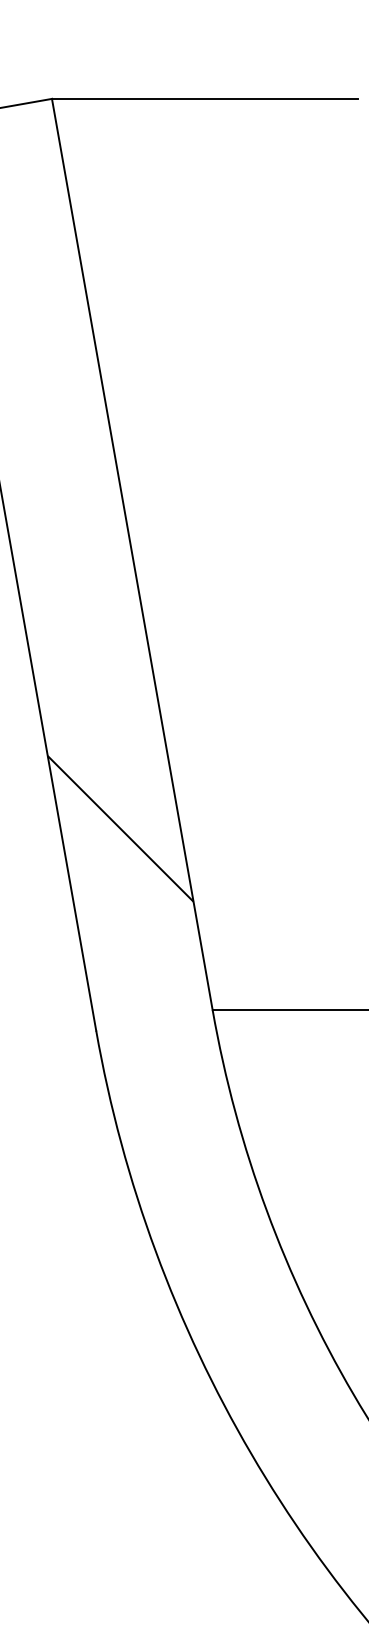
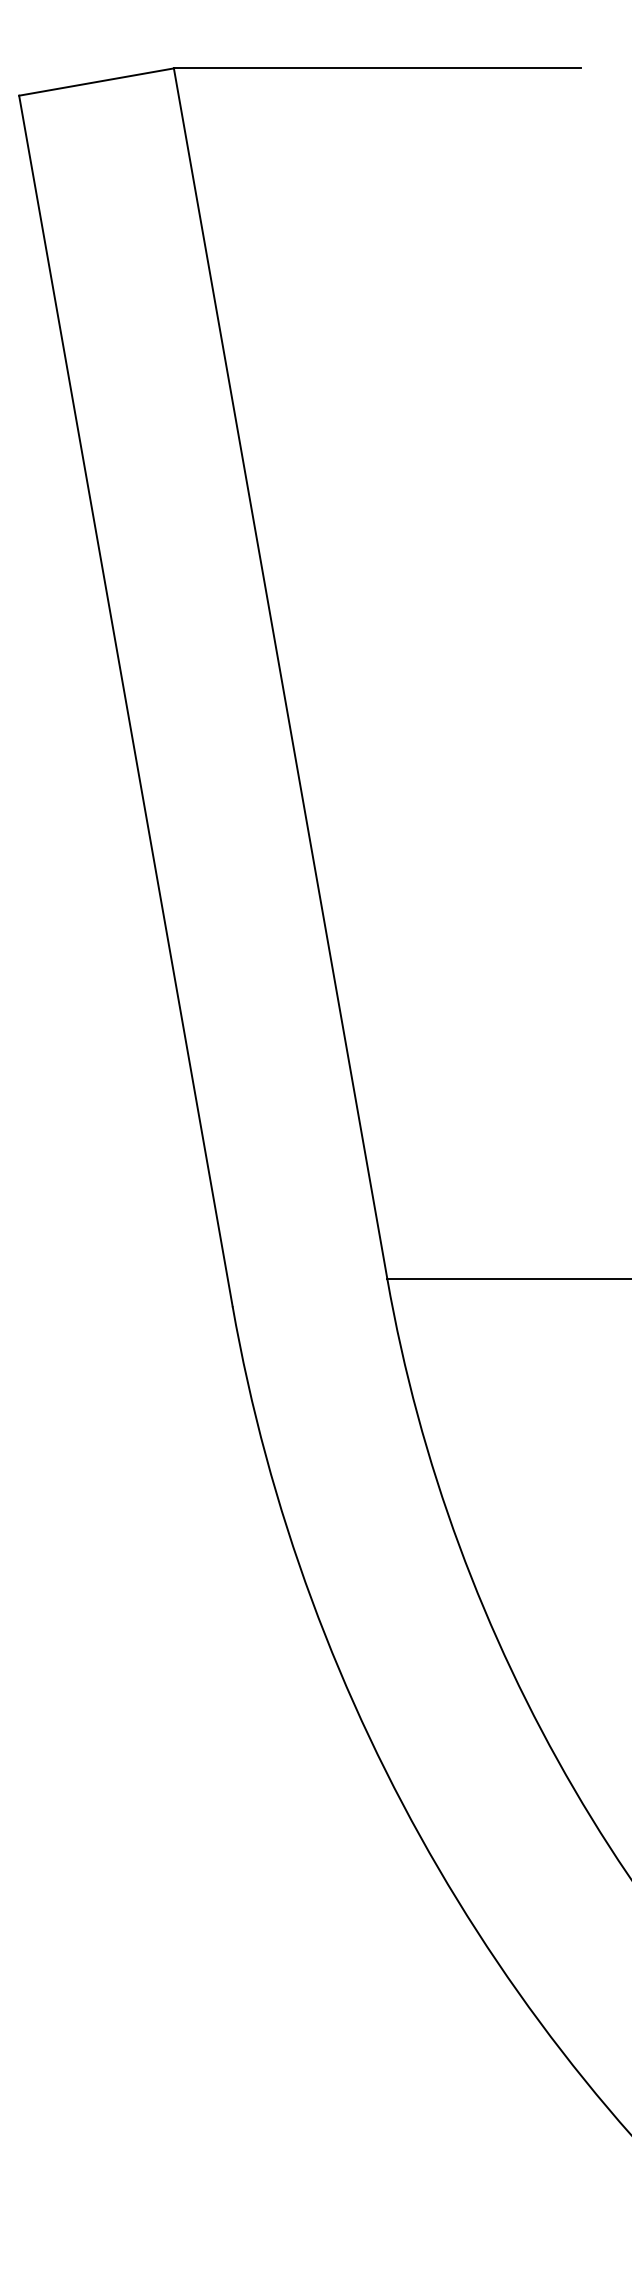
hatch: (120, 828) -> (265, 1038), removed

